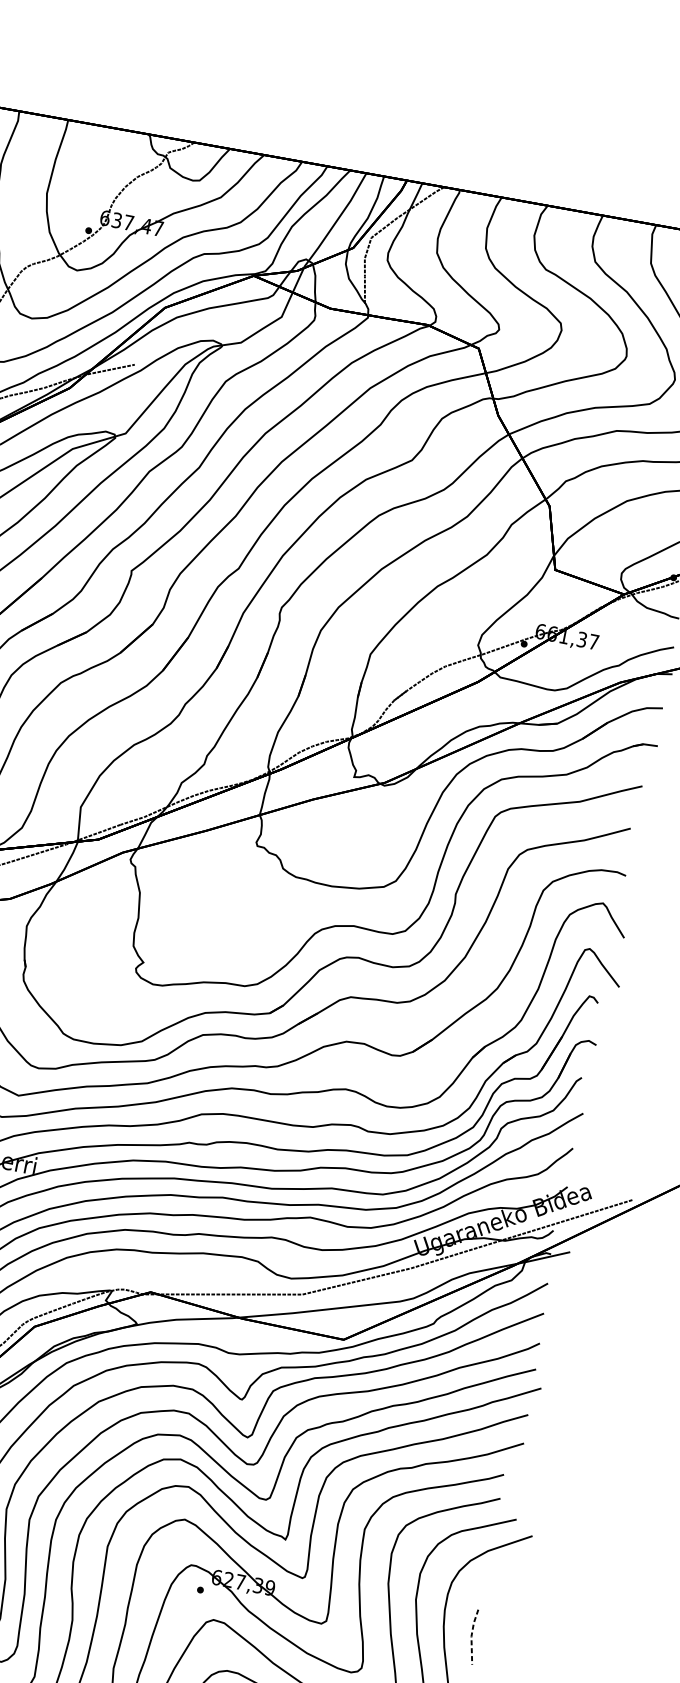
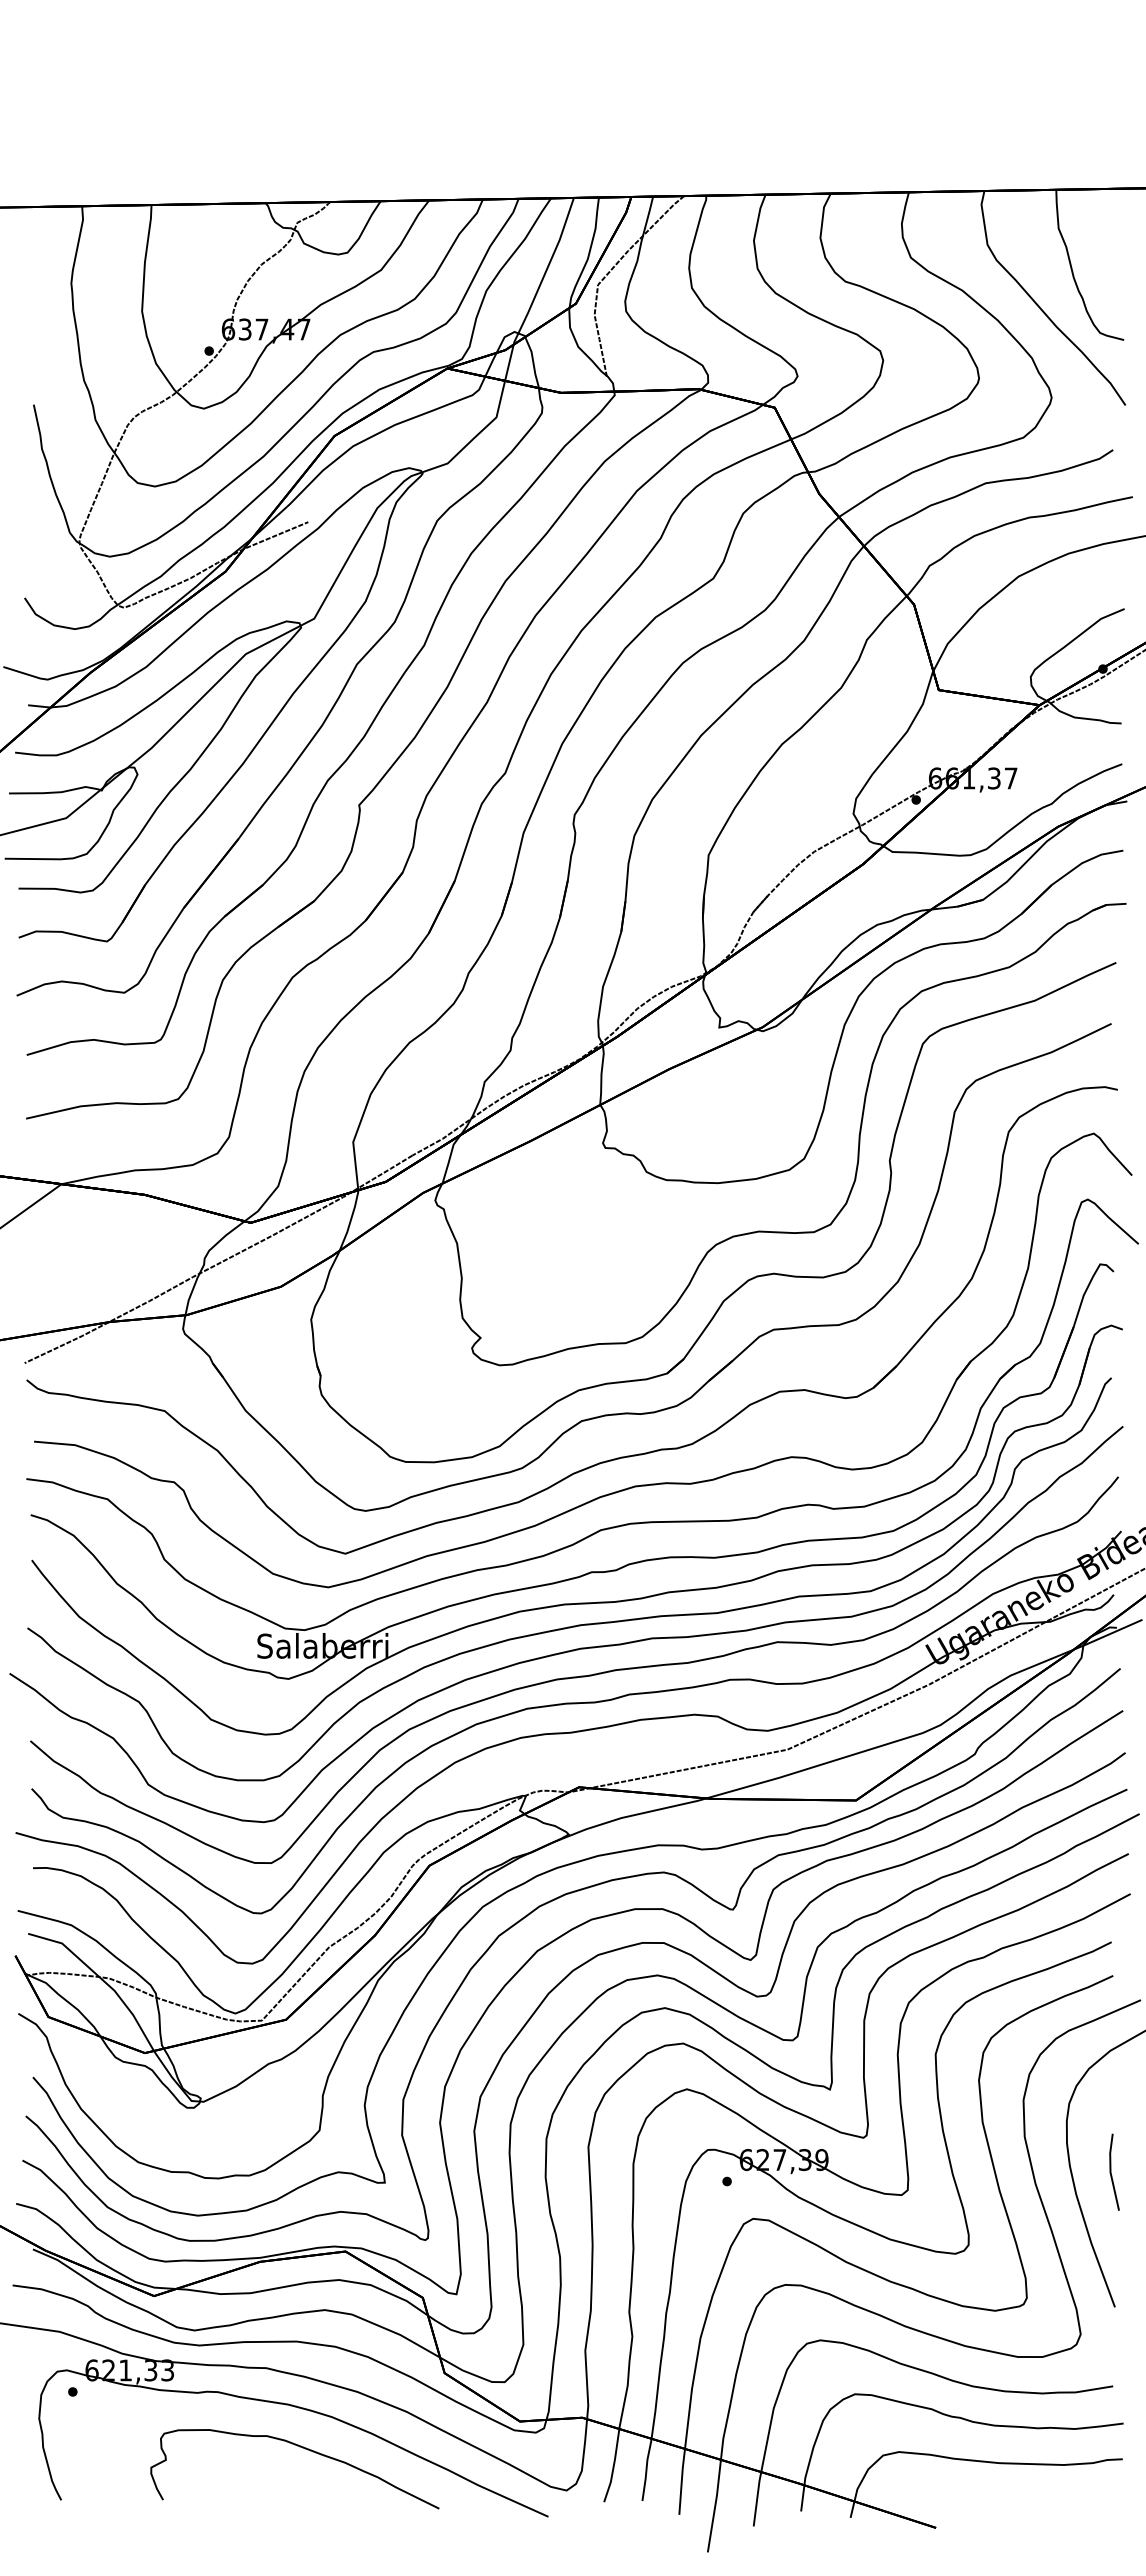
line: (471, 1636) -> (1110, 2172), dashed -> solid

